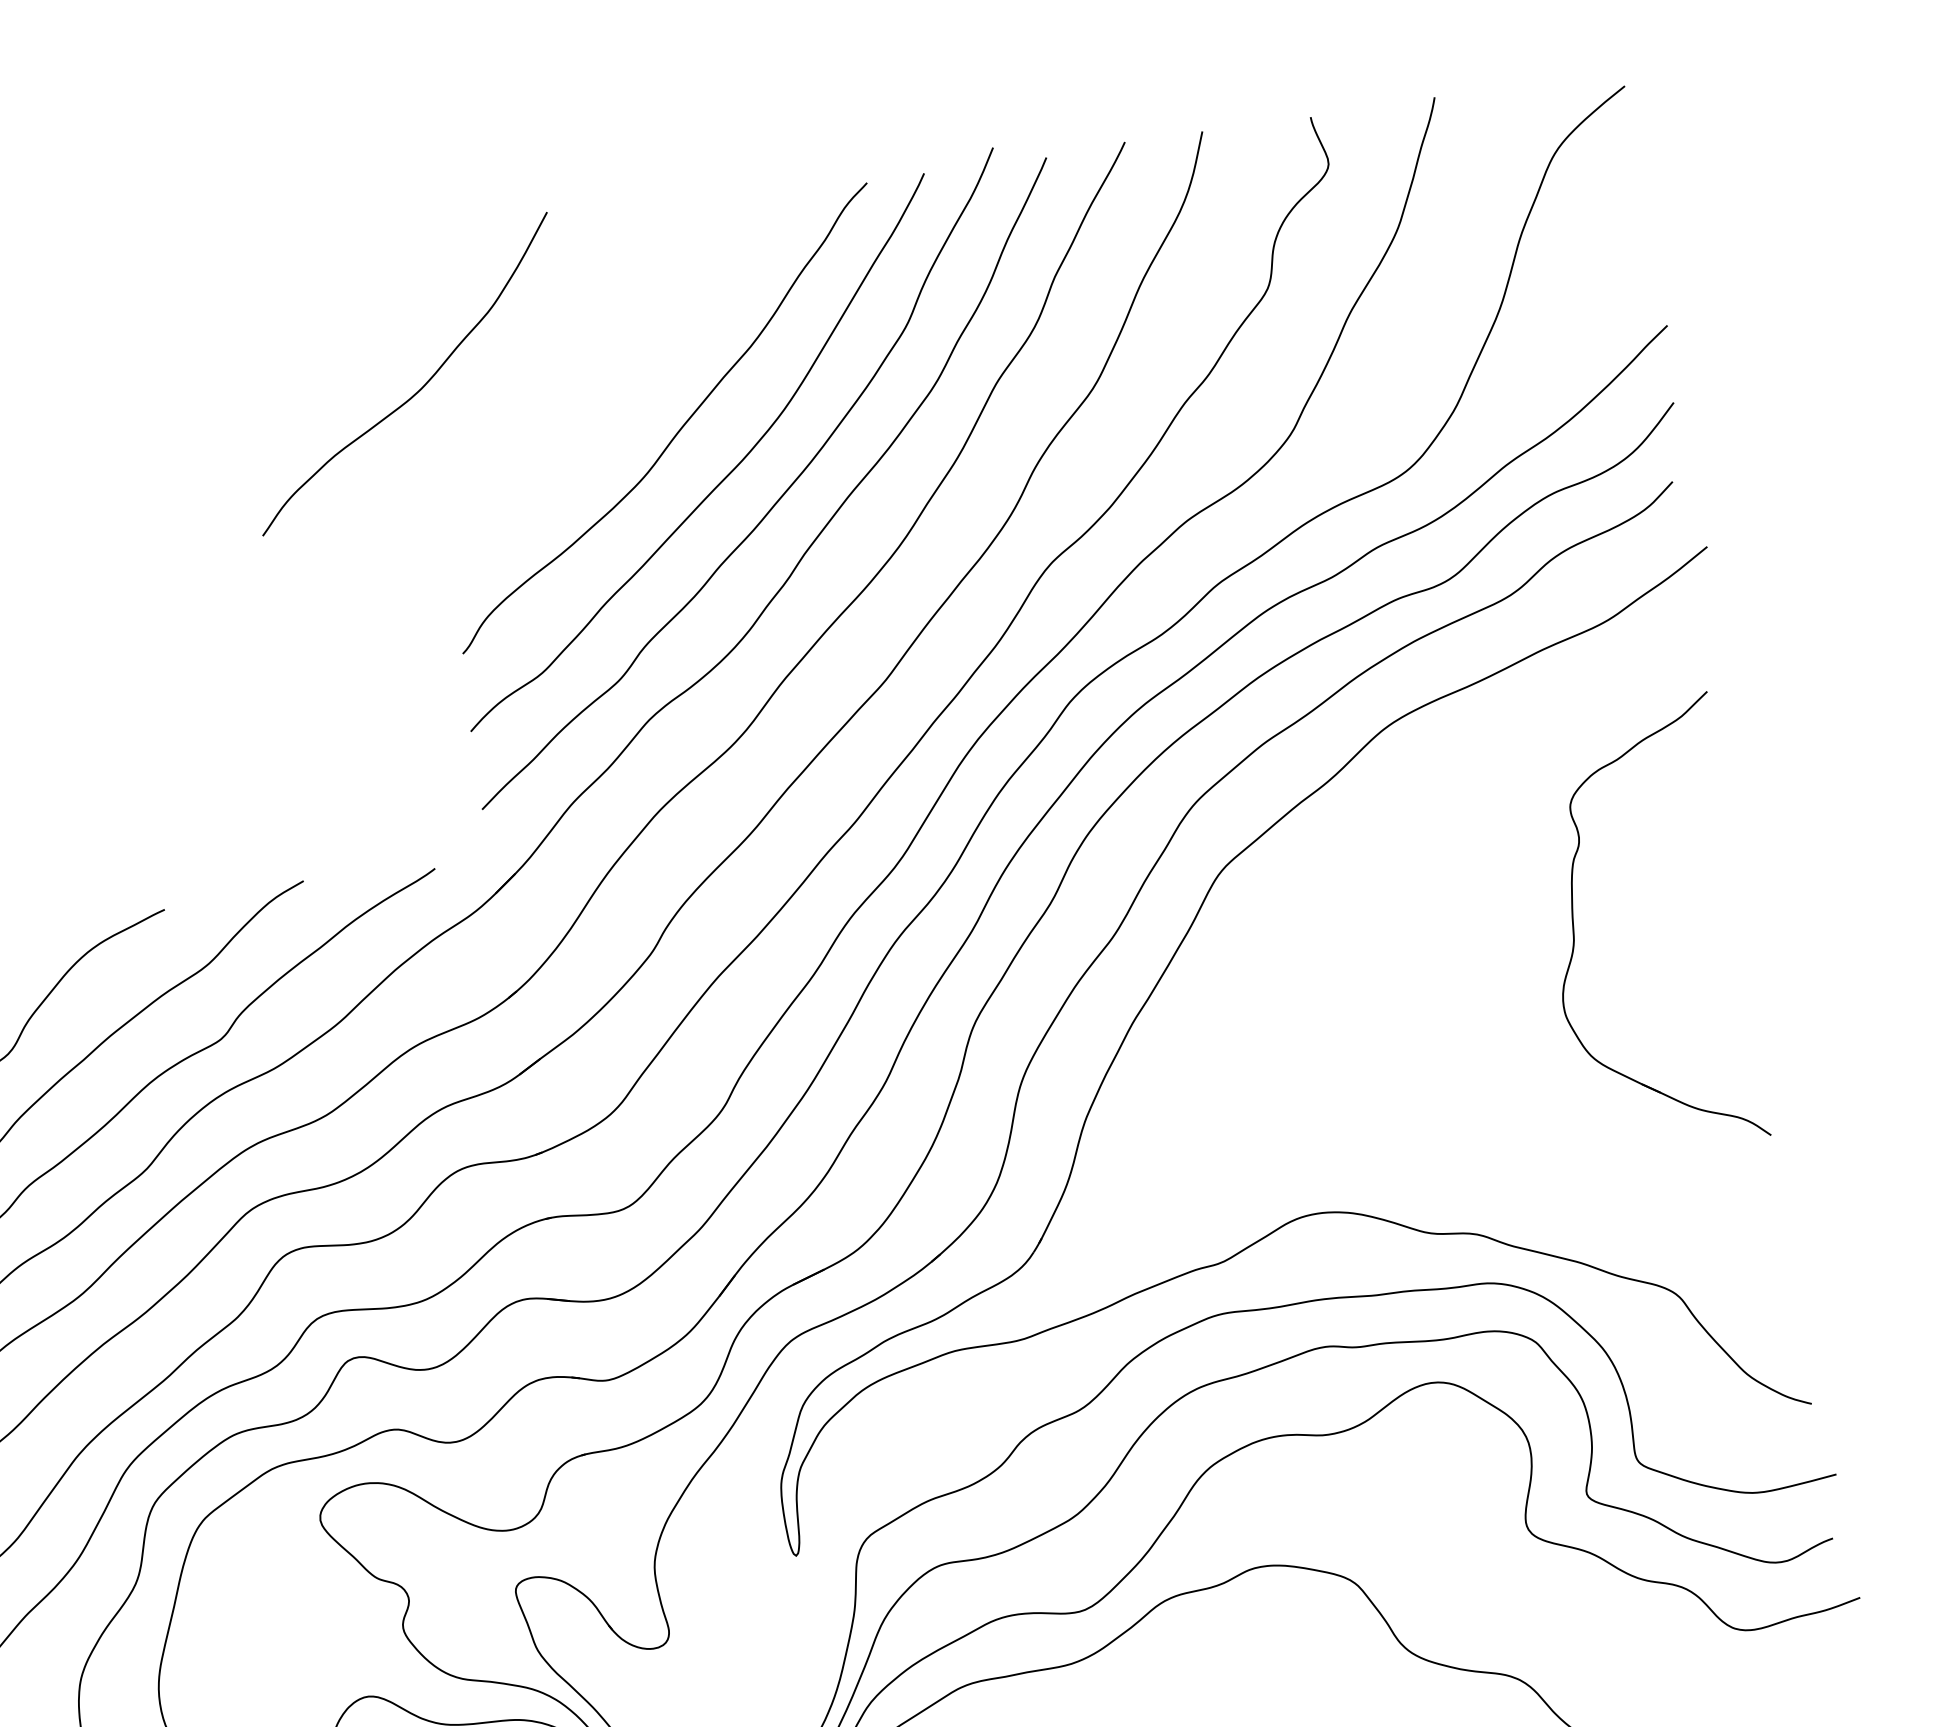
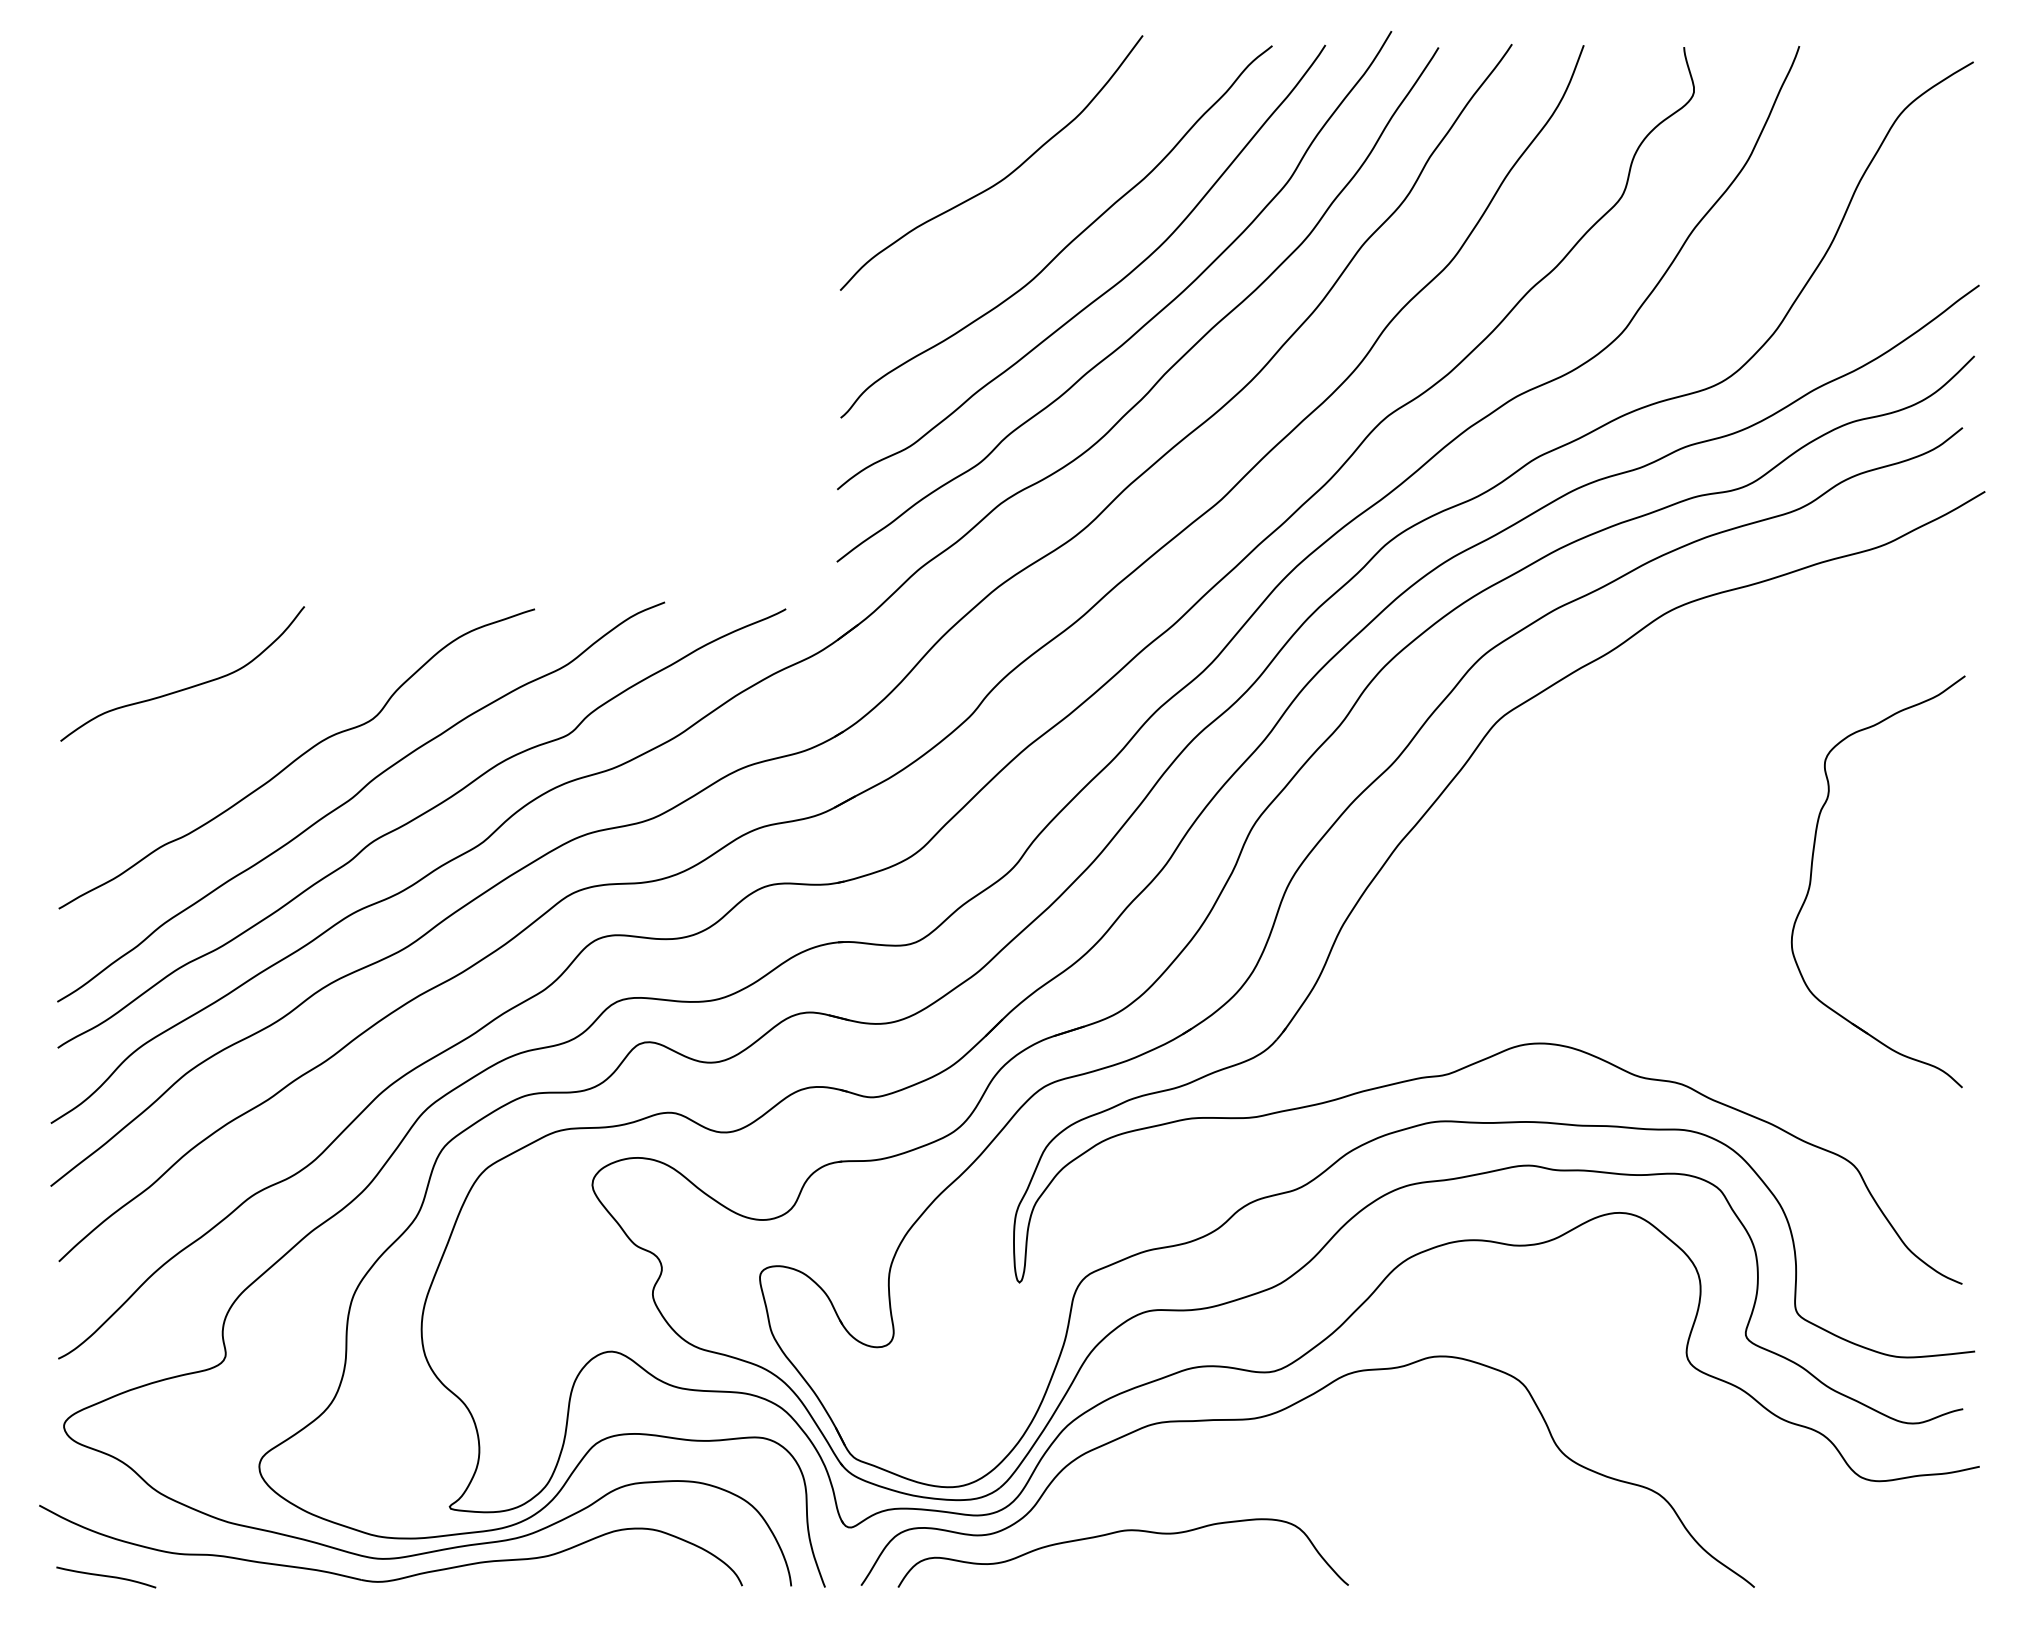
curve: (419, 389) -> (1002, 178), moved
part: (1574, 928) -> (1812, 872), moved

